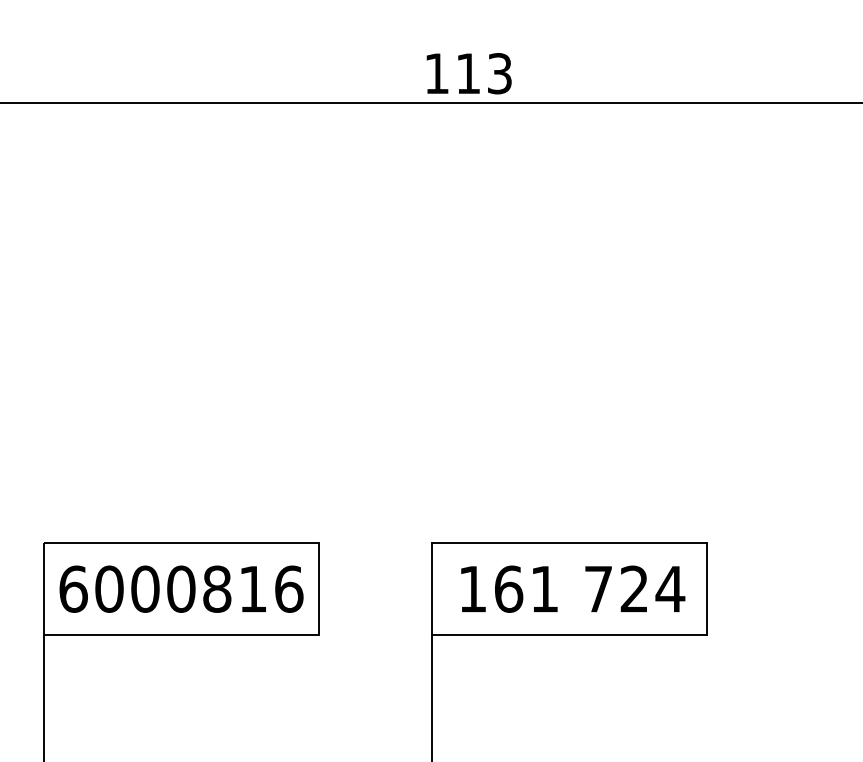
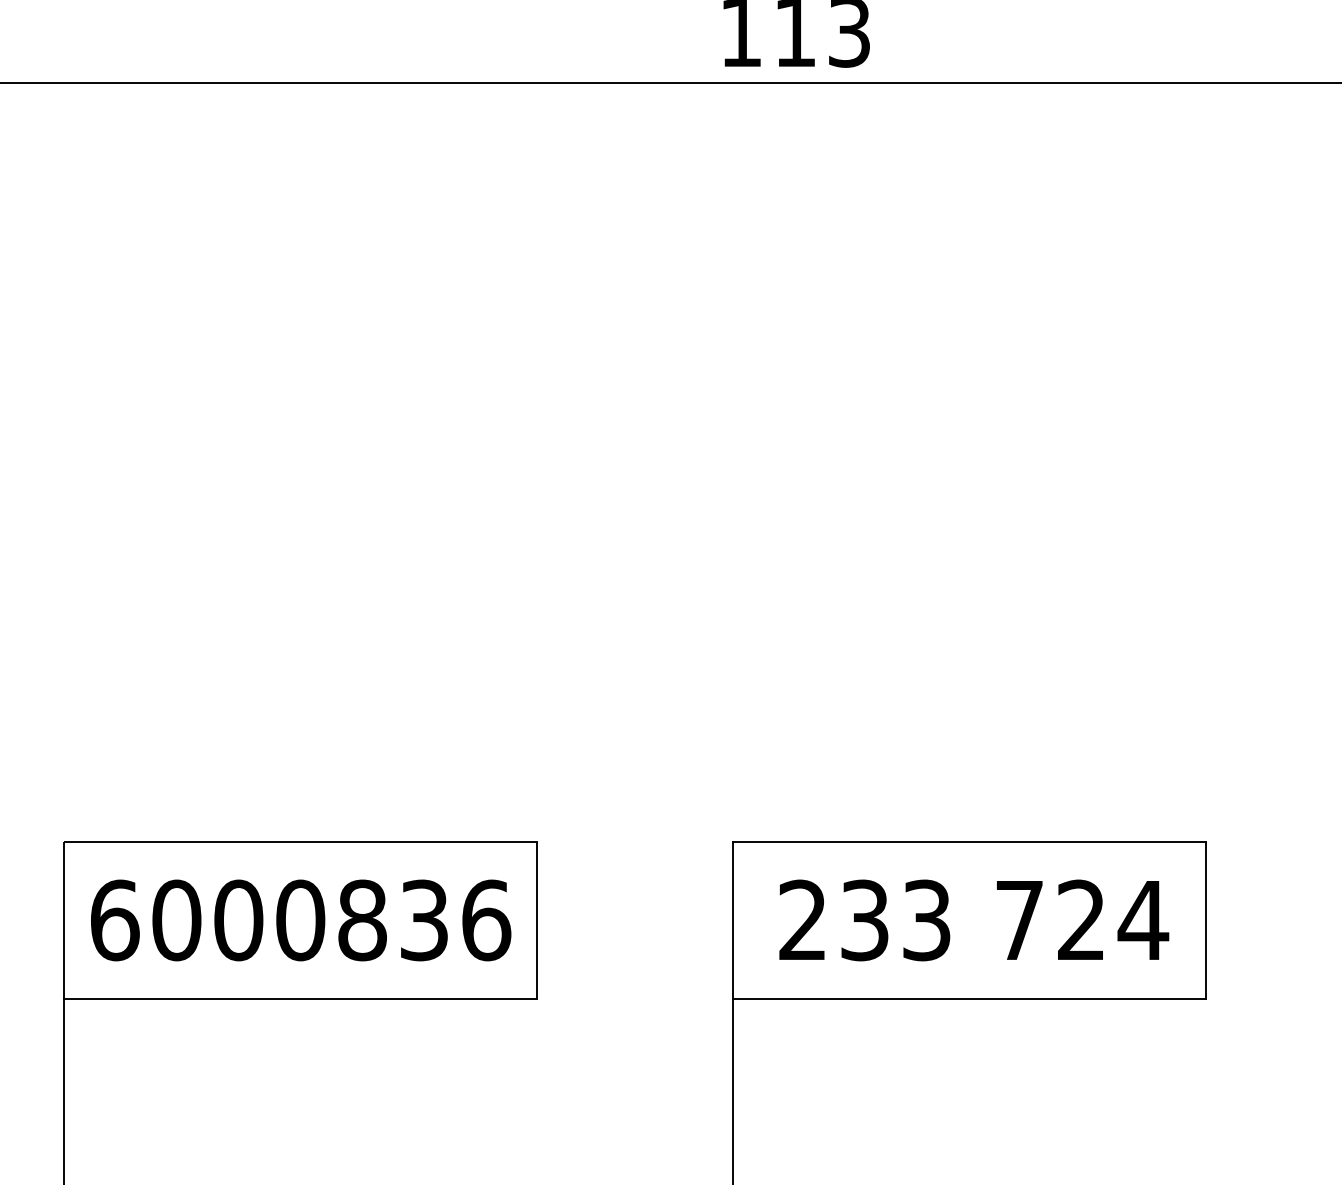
text: (252, 588) -> (423, 919), 6000816 -> 6000836
text: (508, 588) -> (864, 919), 161 -> 233

